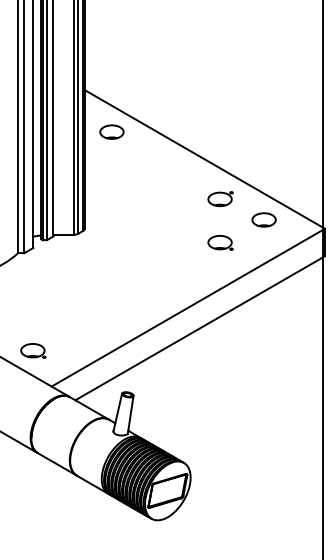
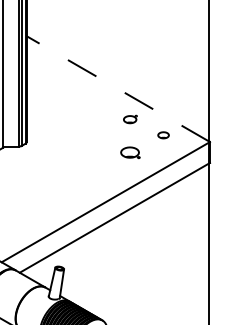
part: (111, 131) -> (47, 67), removed
line: (204, 159) -> (118, 89), solid -> dashed
part: (220, 199) -> (130, 119), size x0.7
part: (263, 219) -> (163, 134), size x0.6

